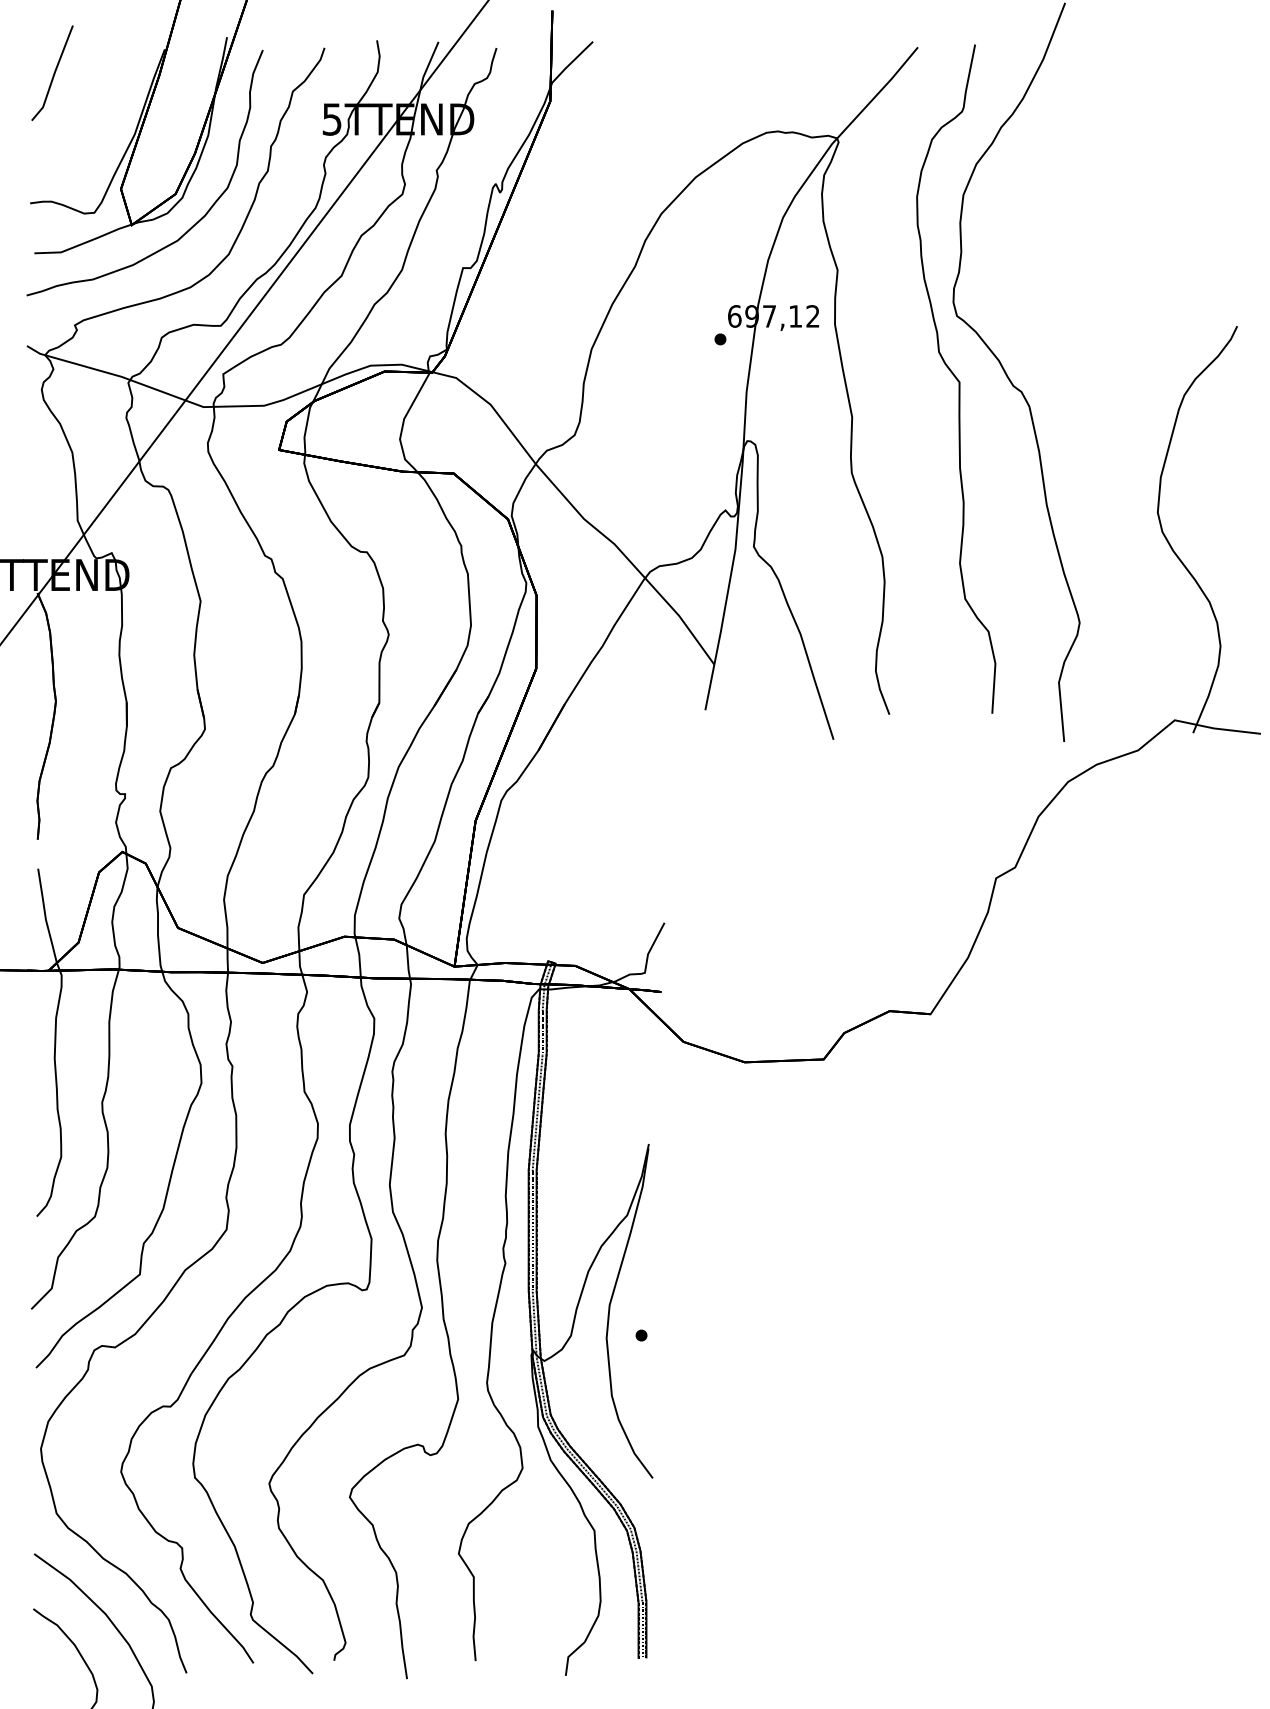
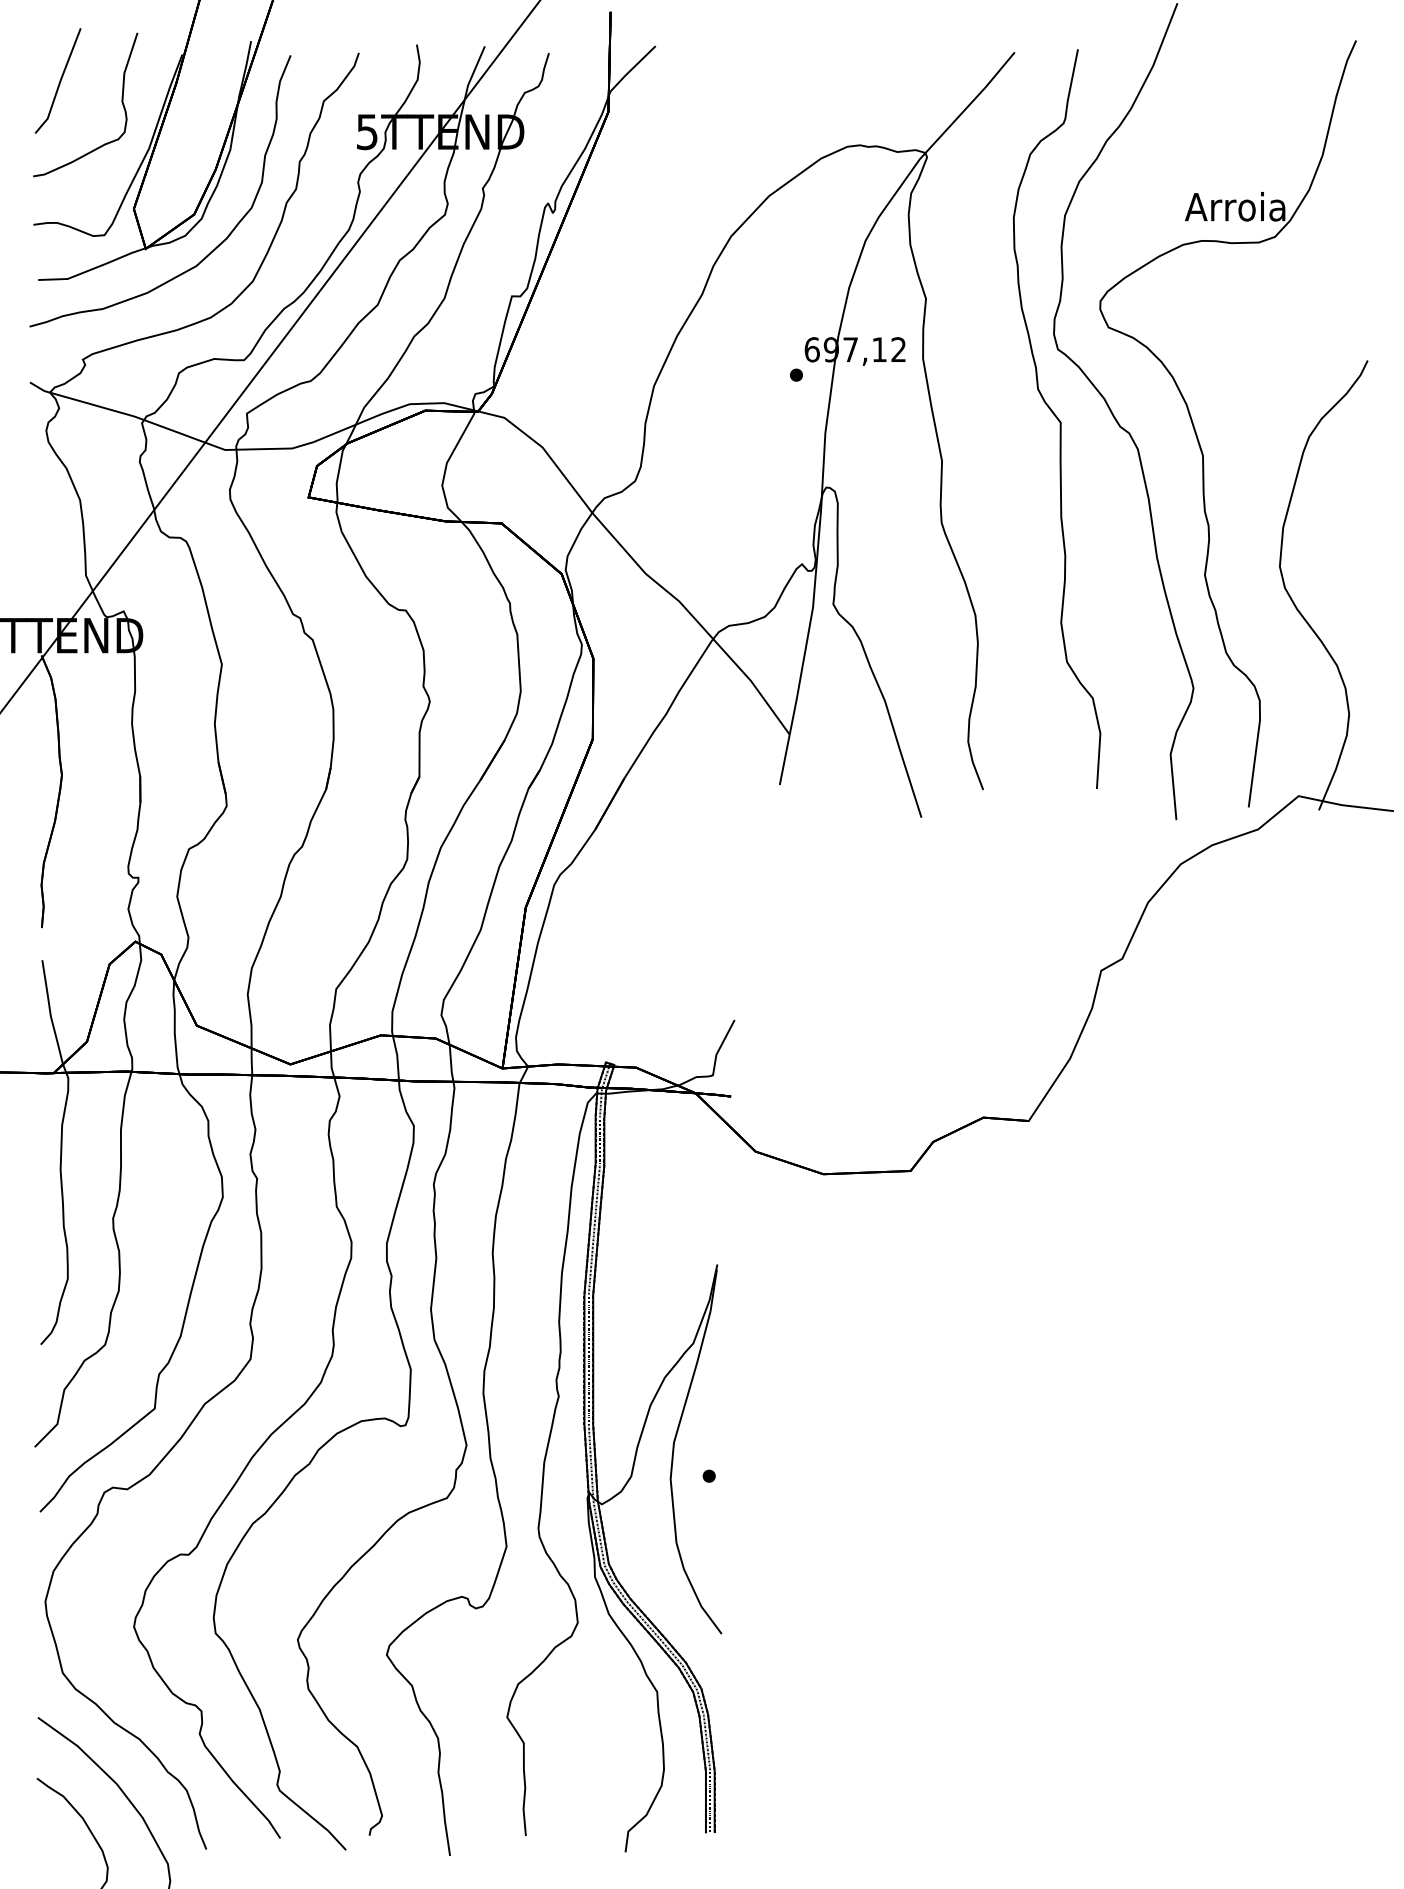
part: (109, 92) -> (121, 102), added
part: (1083, 393) -> (1197, 434), added

